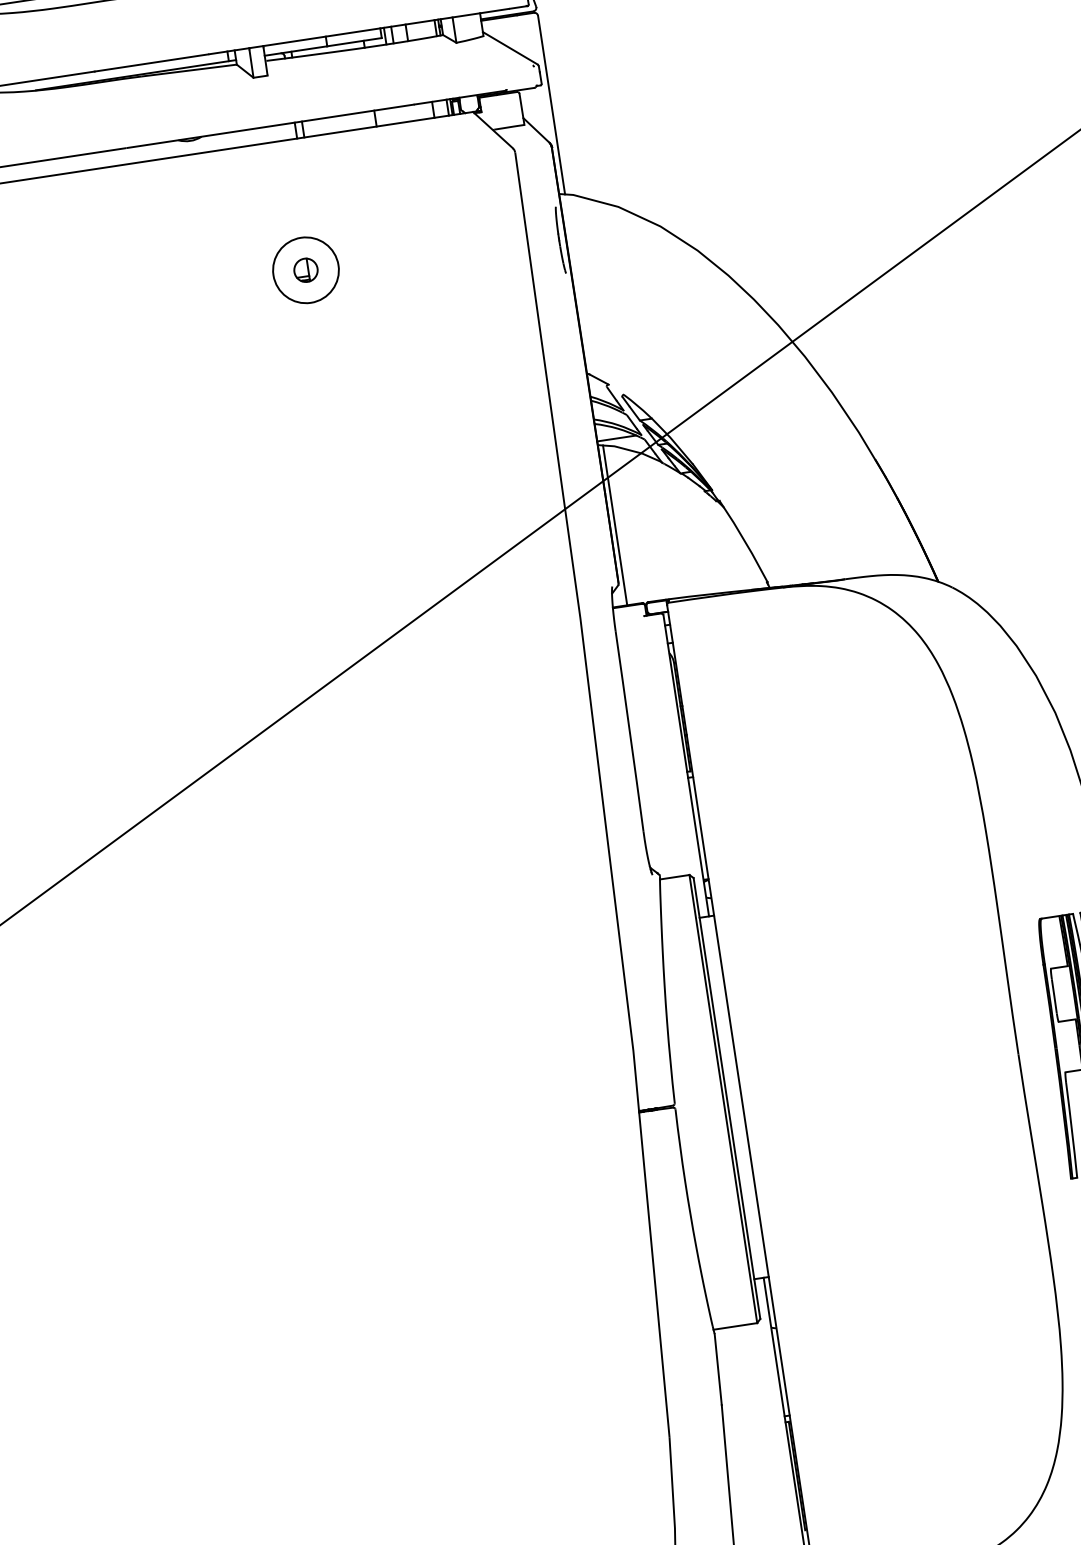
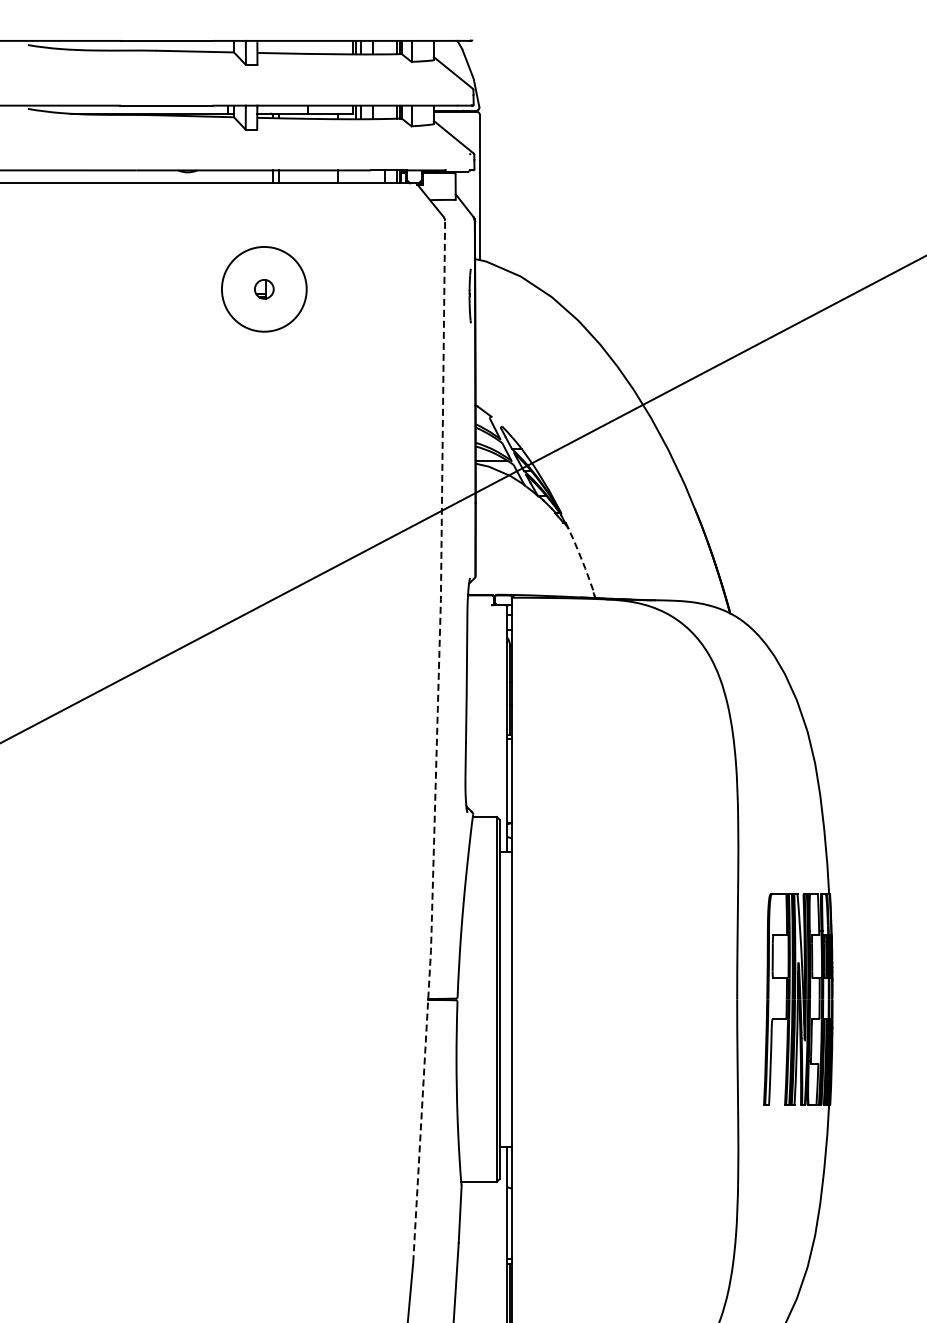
circle: (304, 269) -> (263, 288), size x1.6
line: (614, 525) -> (479, 529), removed
line: (744, 540) -> (580, 557), solid -> dashed
line: (601, 793) -> (436, 741), solid -> dashed

